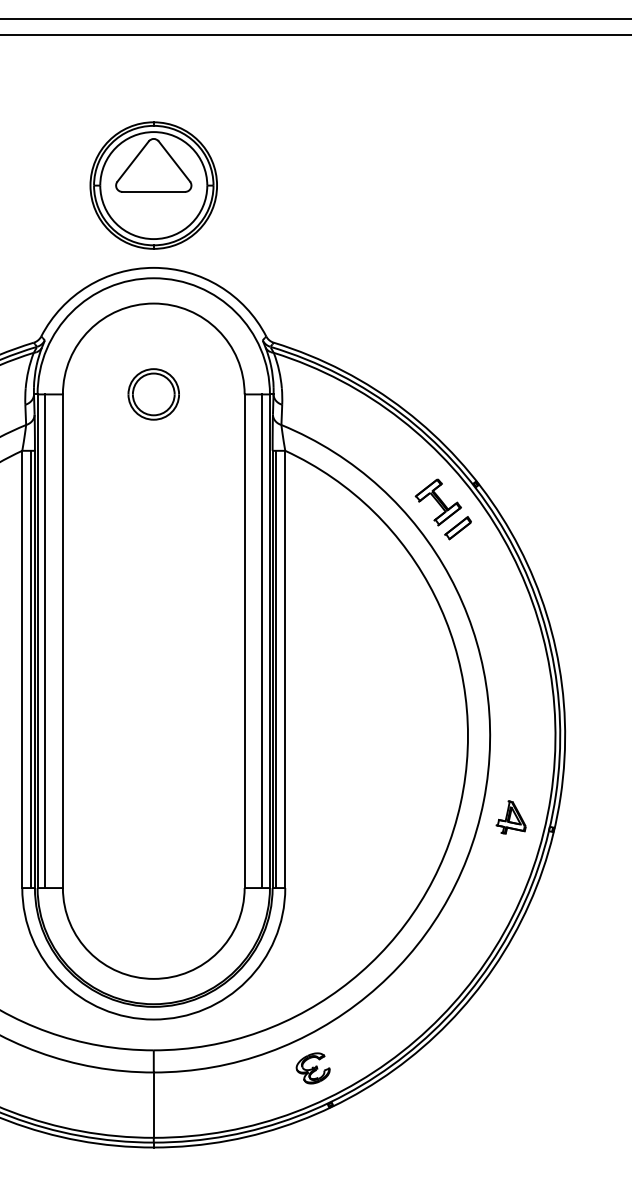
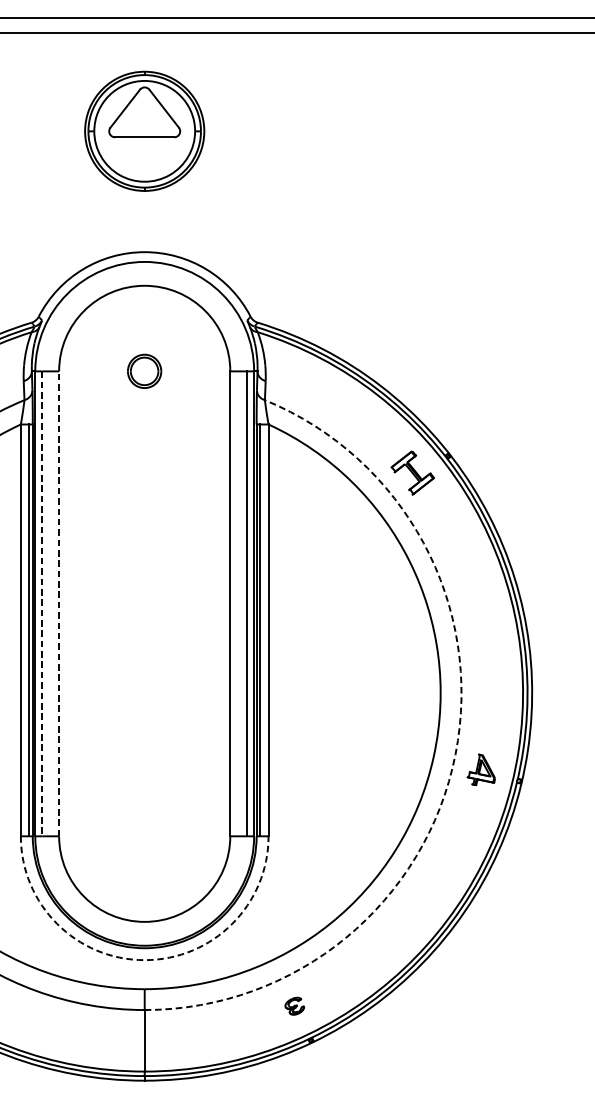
part: (153, 185) -> (144, 131), moved
part: (153, 394) -> (144, 371), size x0.7
part: (457, 528) -> (430, 497), removed
line: (45, 641) -> (42, 604), solid -> dashed
line: (62, 641) -> (58, 604), solid -> dashed
arc: (483, 801) -> (455, 754), solid -> dashed
arc: (153, 1019) -> (144, 960), solid -> dashed
part: (312, 1068) -> (294, 1006), size x0.6

